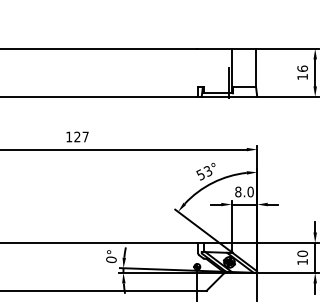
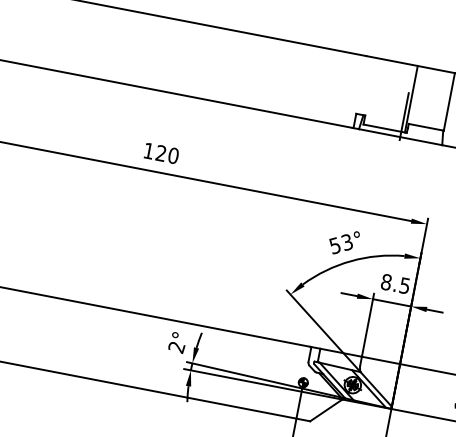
text: (85, 136) -> (173, 154), 127 -> 120
text: (250, 191) -> (404, 285), 8.0 -> 8.5
text: (111, 259) -> (176, 346), 0° -> 2°

